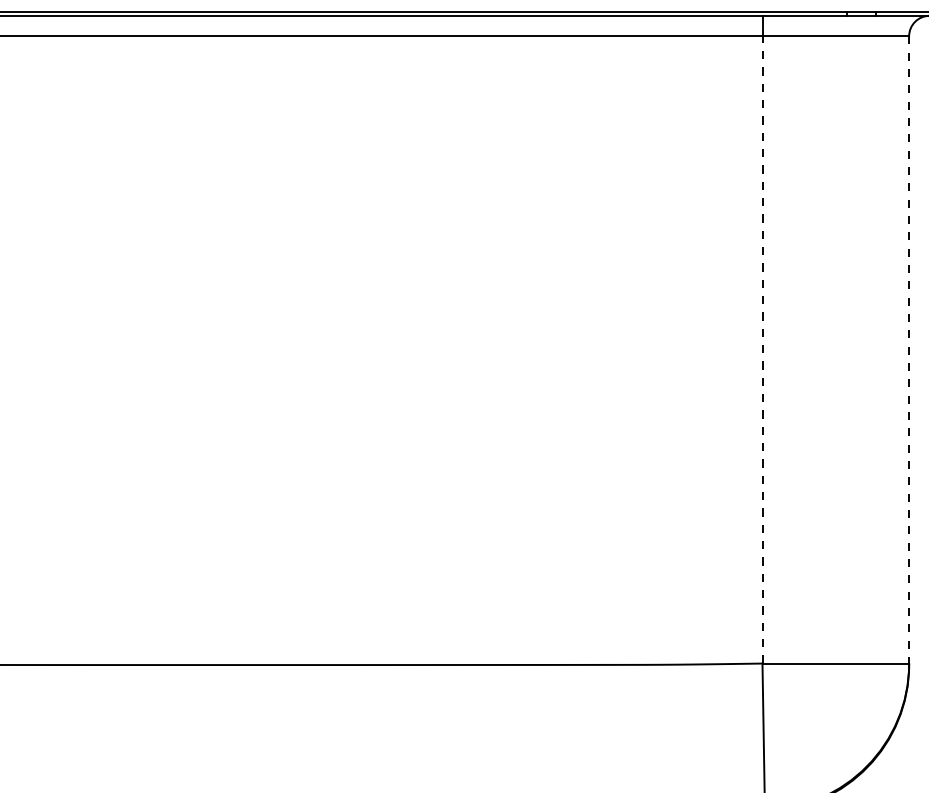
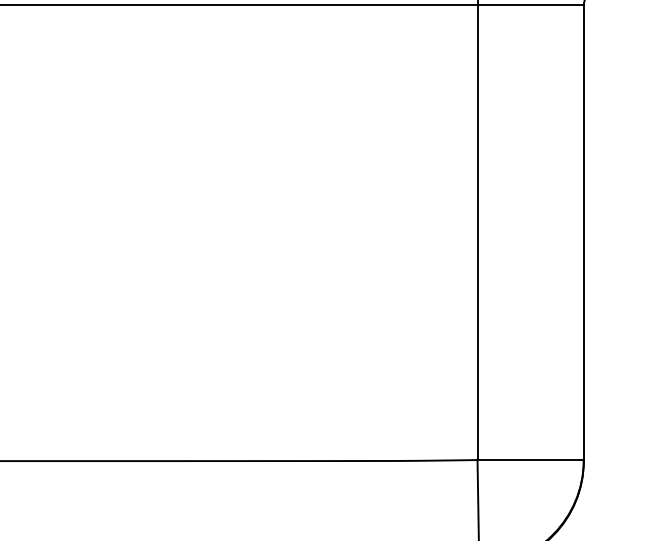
line: (762, 349) -> (477, 232), dashed -> solid
line: (909, 349) -> (584, 232), dashed -> solid

